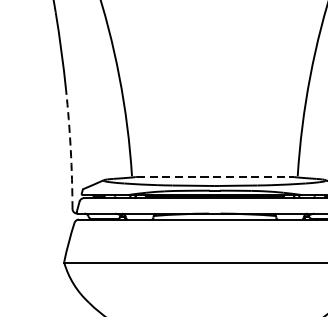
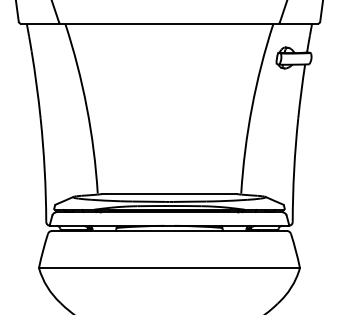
arc: (70, 149) -> (44, 170), dashed -> solid
line: (214, 177) -> (169, 194), dashed -> solid

